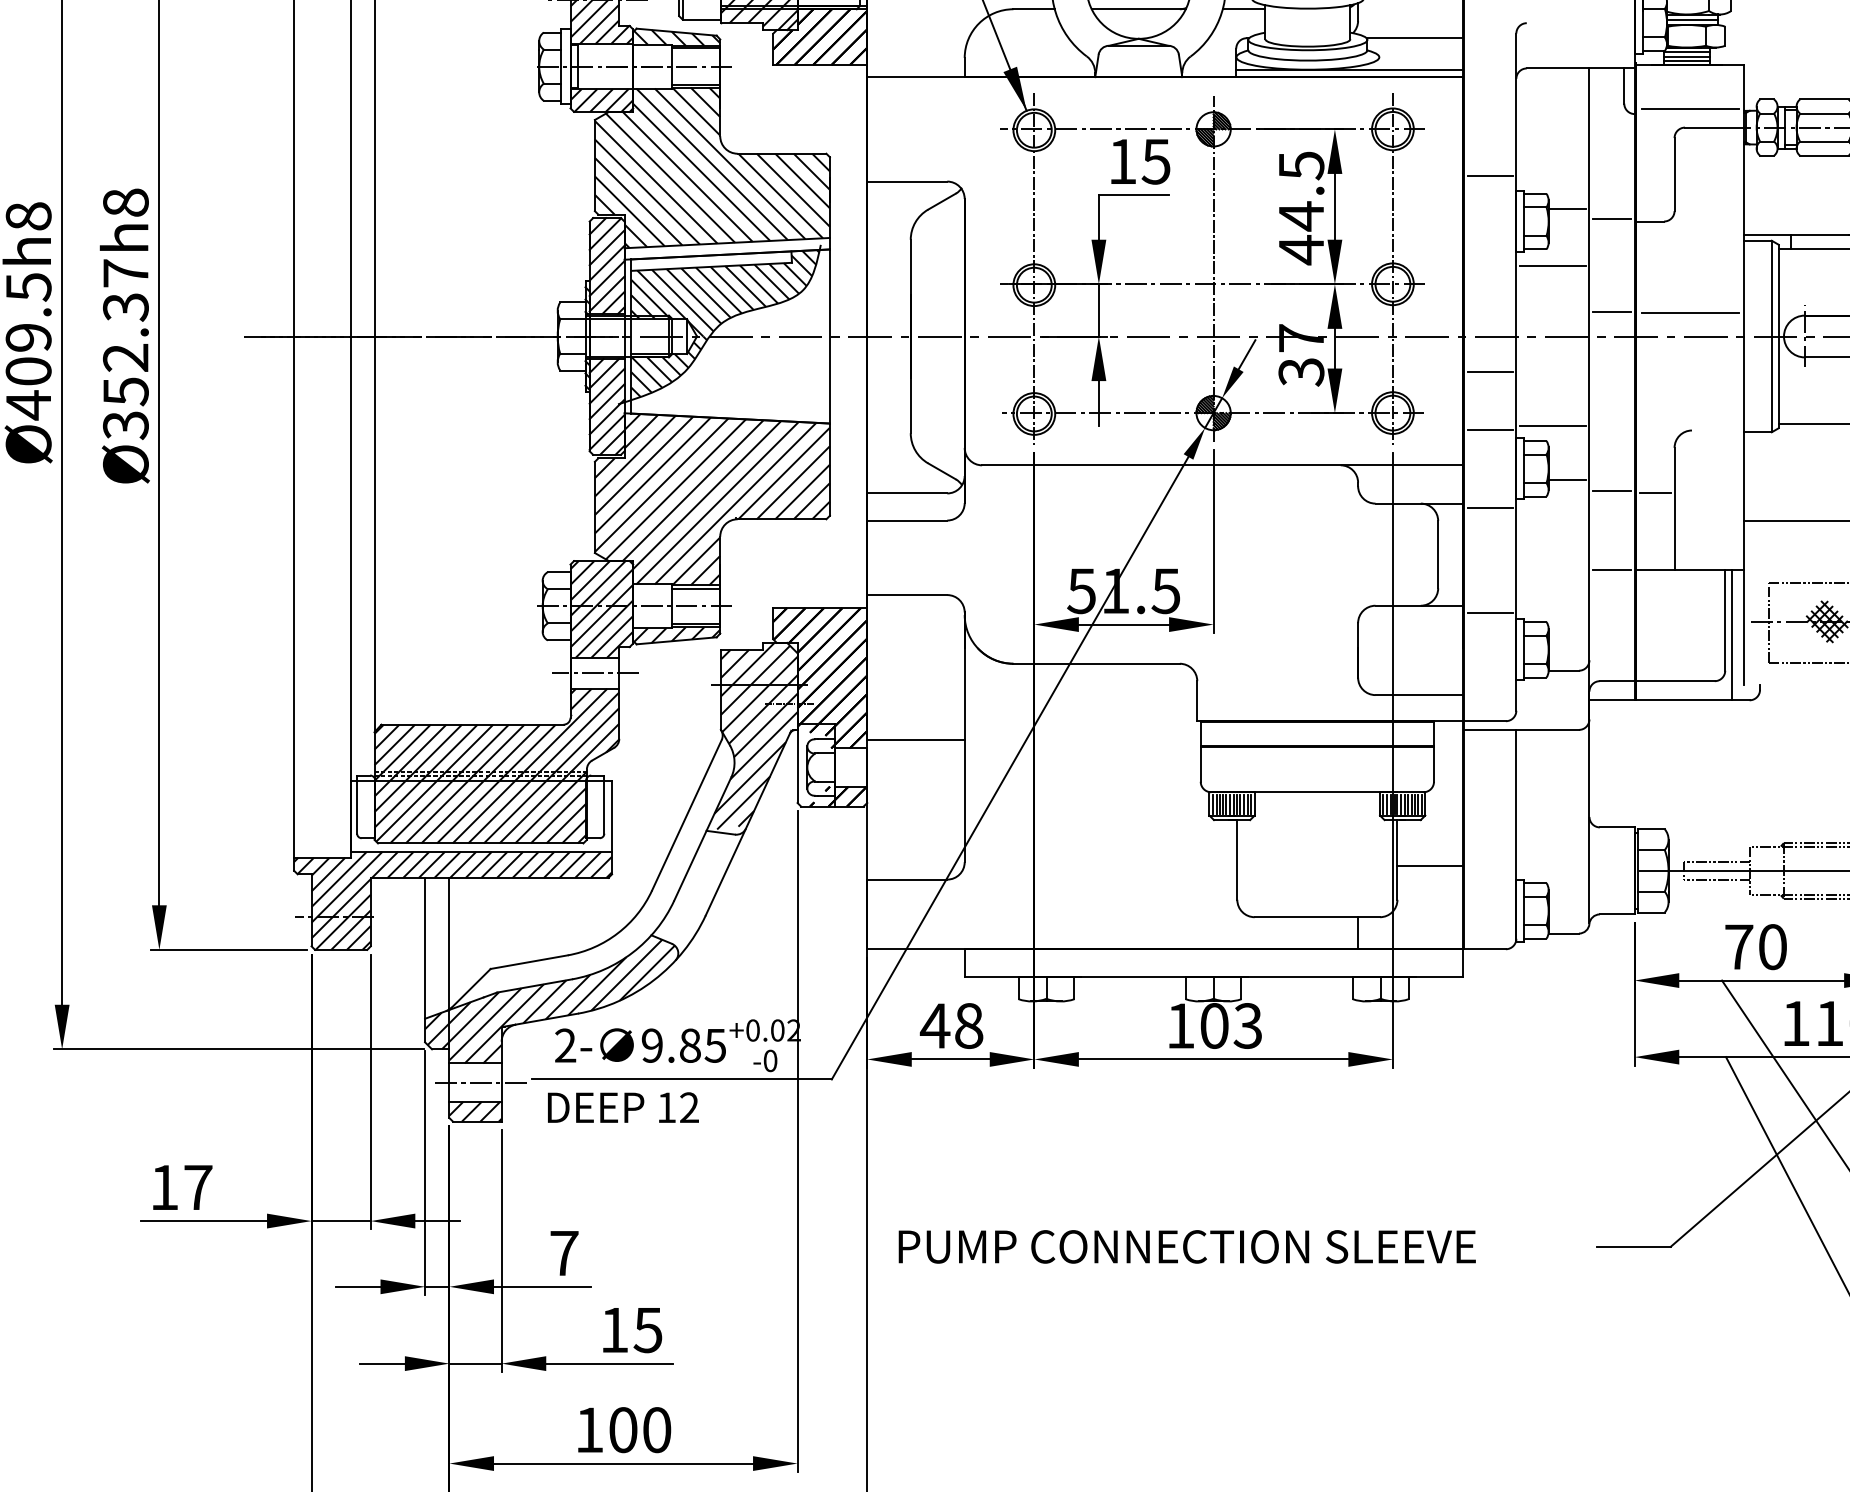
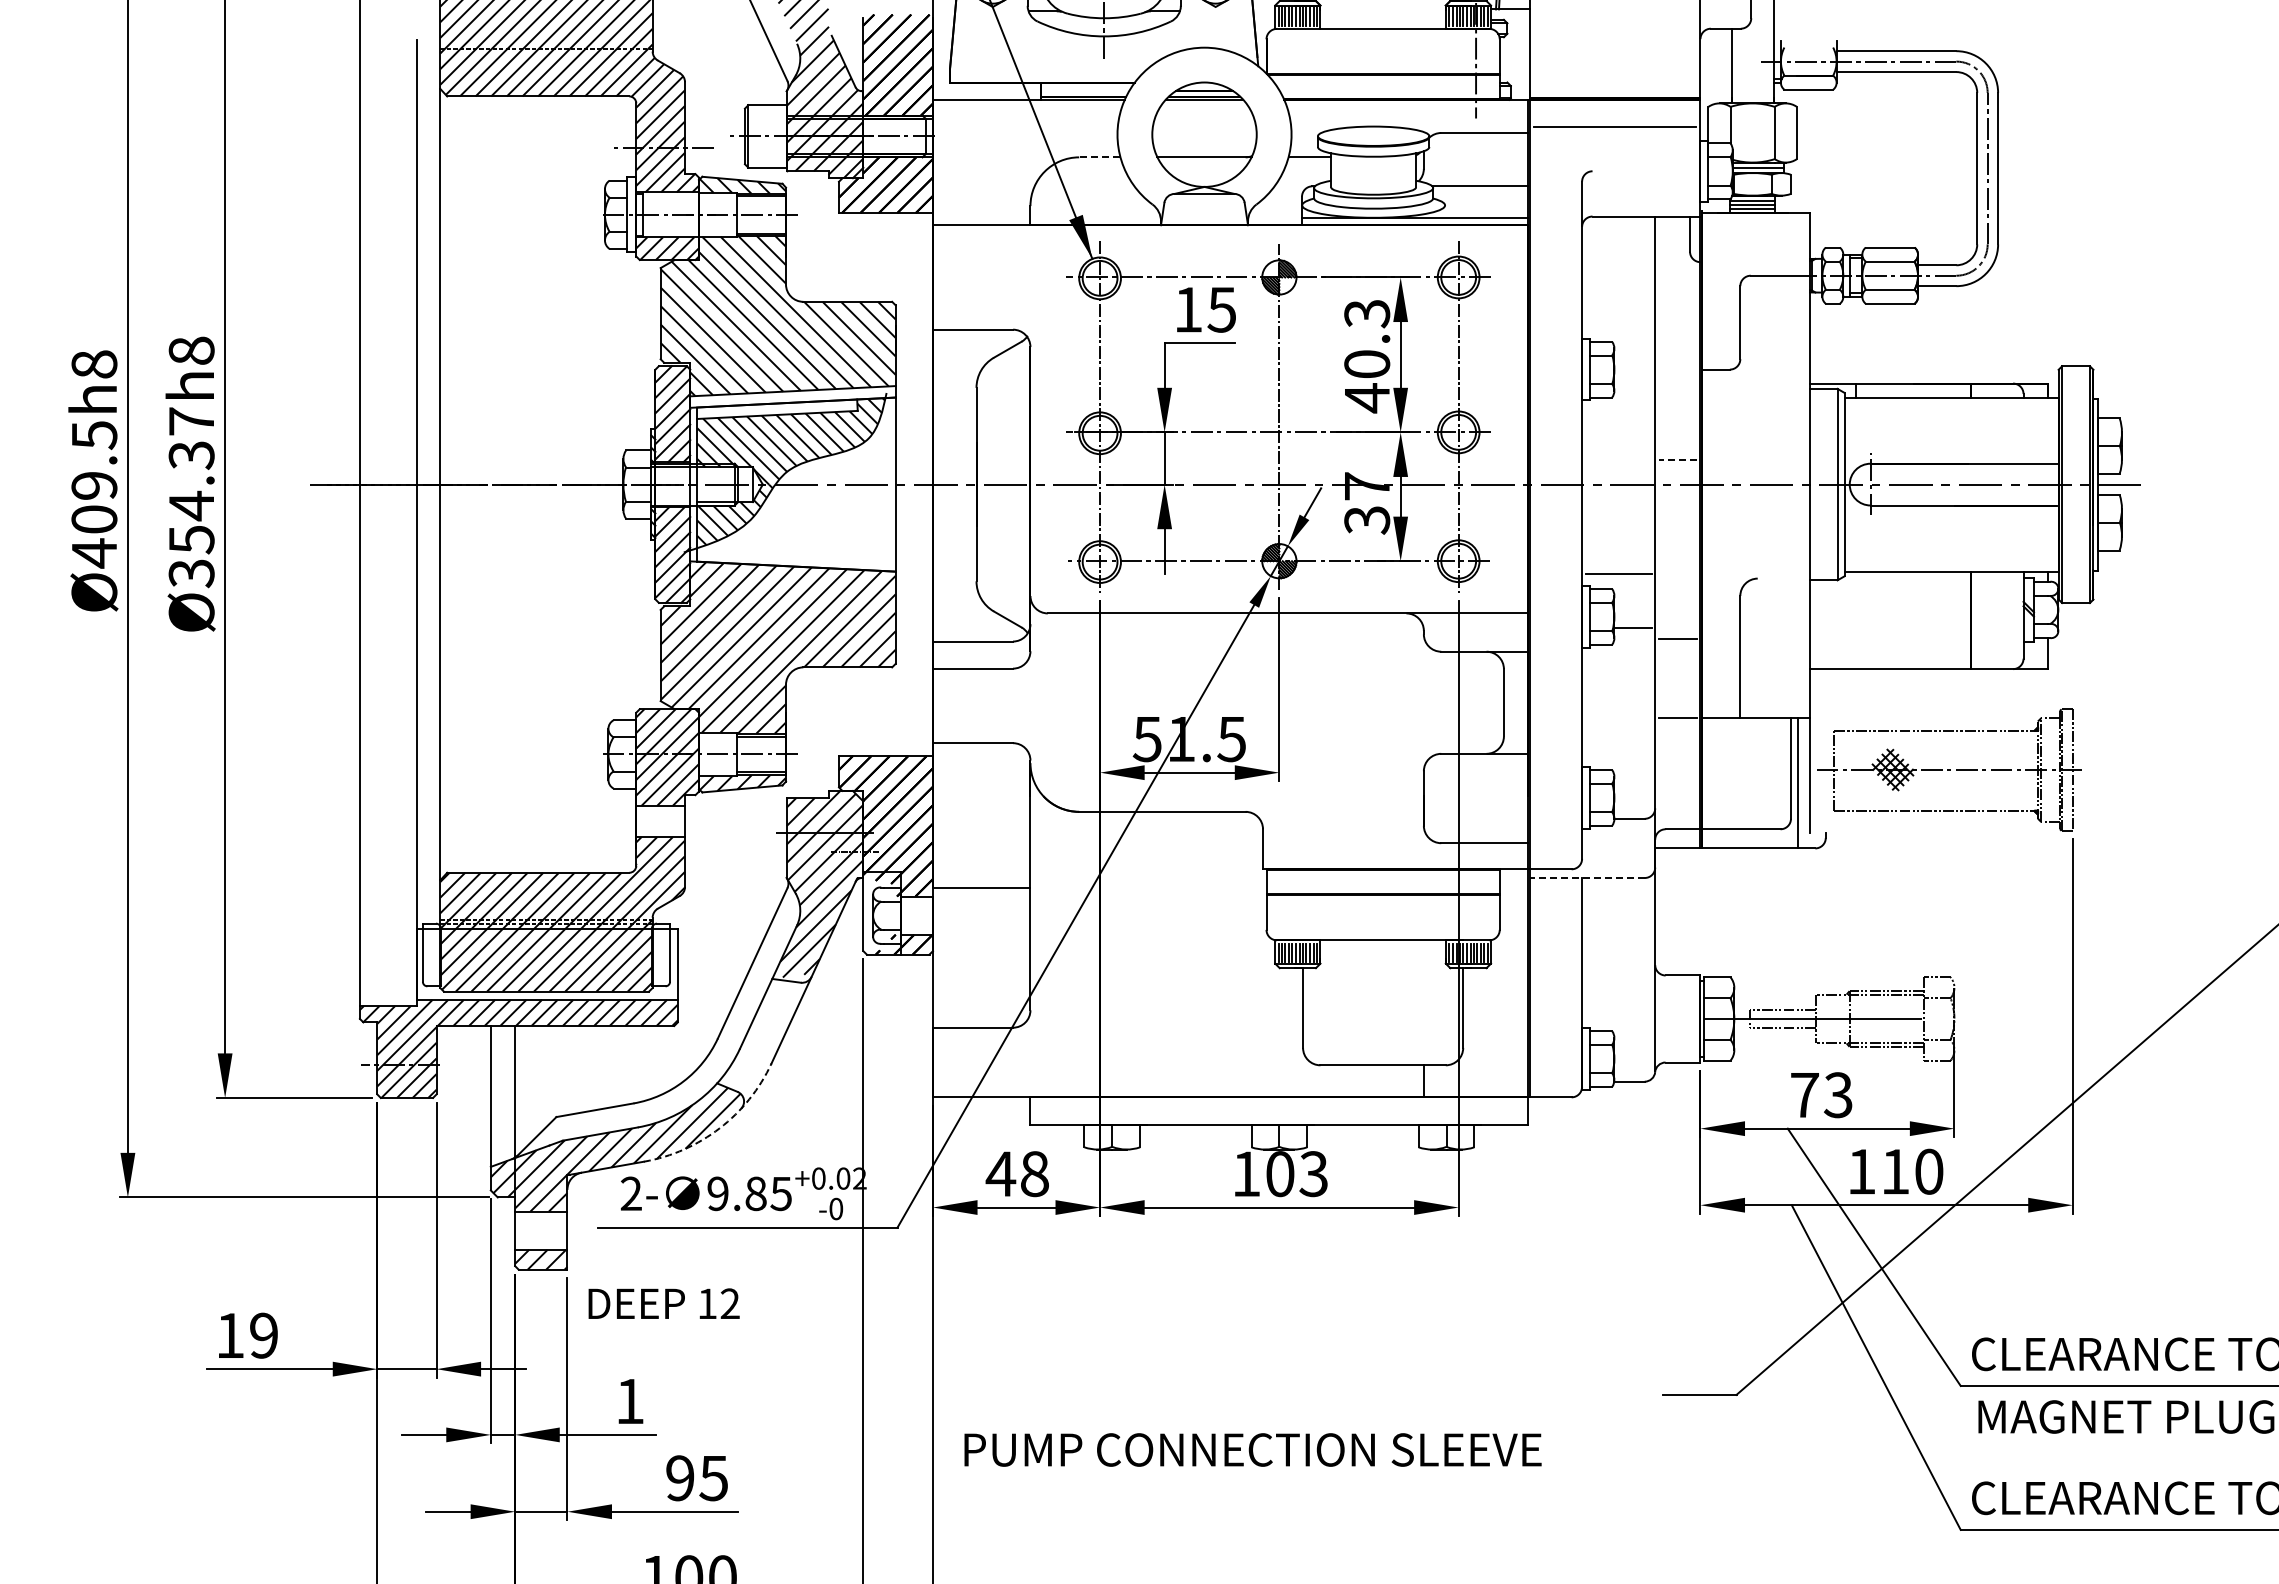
line: (1033, 9) -> (1099, 157), solid -> dashed
line: (1689, 109) -> (1755, 257), removed
line: (1489, 176) -> (1555, 324), removed
text: (1301, 191) -> (1367, 339), 44.5 -> 40.3
line: (1566, 209) -> (1632, 357), removed
line: (1611, 218) -> (1677, 366), removed
line: (1552, 265) -> (1618, 413), removed
line: (1611, 312) -> (1677, 460), solid -> dashed
line: (1689, 312) -> (1755, 460), removed
text: (124, 357) -> (190, 505), Ø352.37h8 -> Ø354.37h8
line: (1489, 372) -> (1555, 520), removed
line: (1489, 430) -> (1555, 578), removed
line: (1654, 493) -> (1720, 641), removed
line: (1489, 507) -> (1555, 655), removed
line: (1489, 613) -> (1555, 761), removed
line: (595, 673) -> (661, 821), removed
line: (1520, 730) -> (1586, 878), solid -> dashed
line: (1429, 865) -> (1495, 1013), removed
text: (1772, 947) -> (1838, 1095), 70 -> 73
arc: (653, 980) -> (719, 1128), solid -> dashed
line: (479, 1082) -> (545, 1230), removed
text: (622, 1107) -> (663, 1303), moved
text: (198, 1187) -> (264, 1335), 17 -> 19
text: (1186, 1246) -> (1252, 1449), moved
text: (564, 1253) -> (630, 1401), 7 -> 1
text: (614, 1330) -> (680, 1478), 15 -> 95

